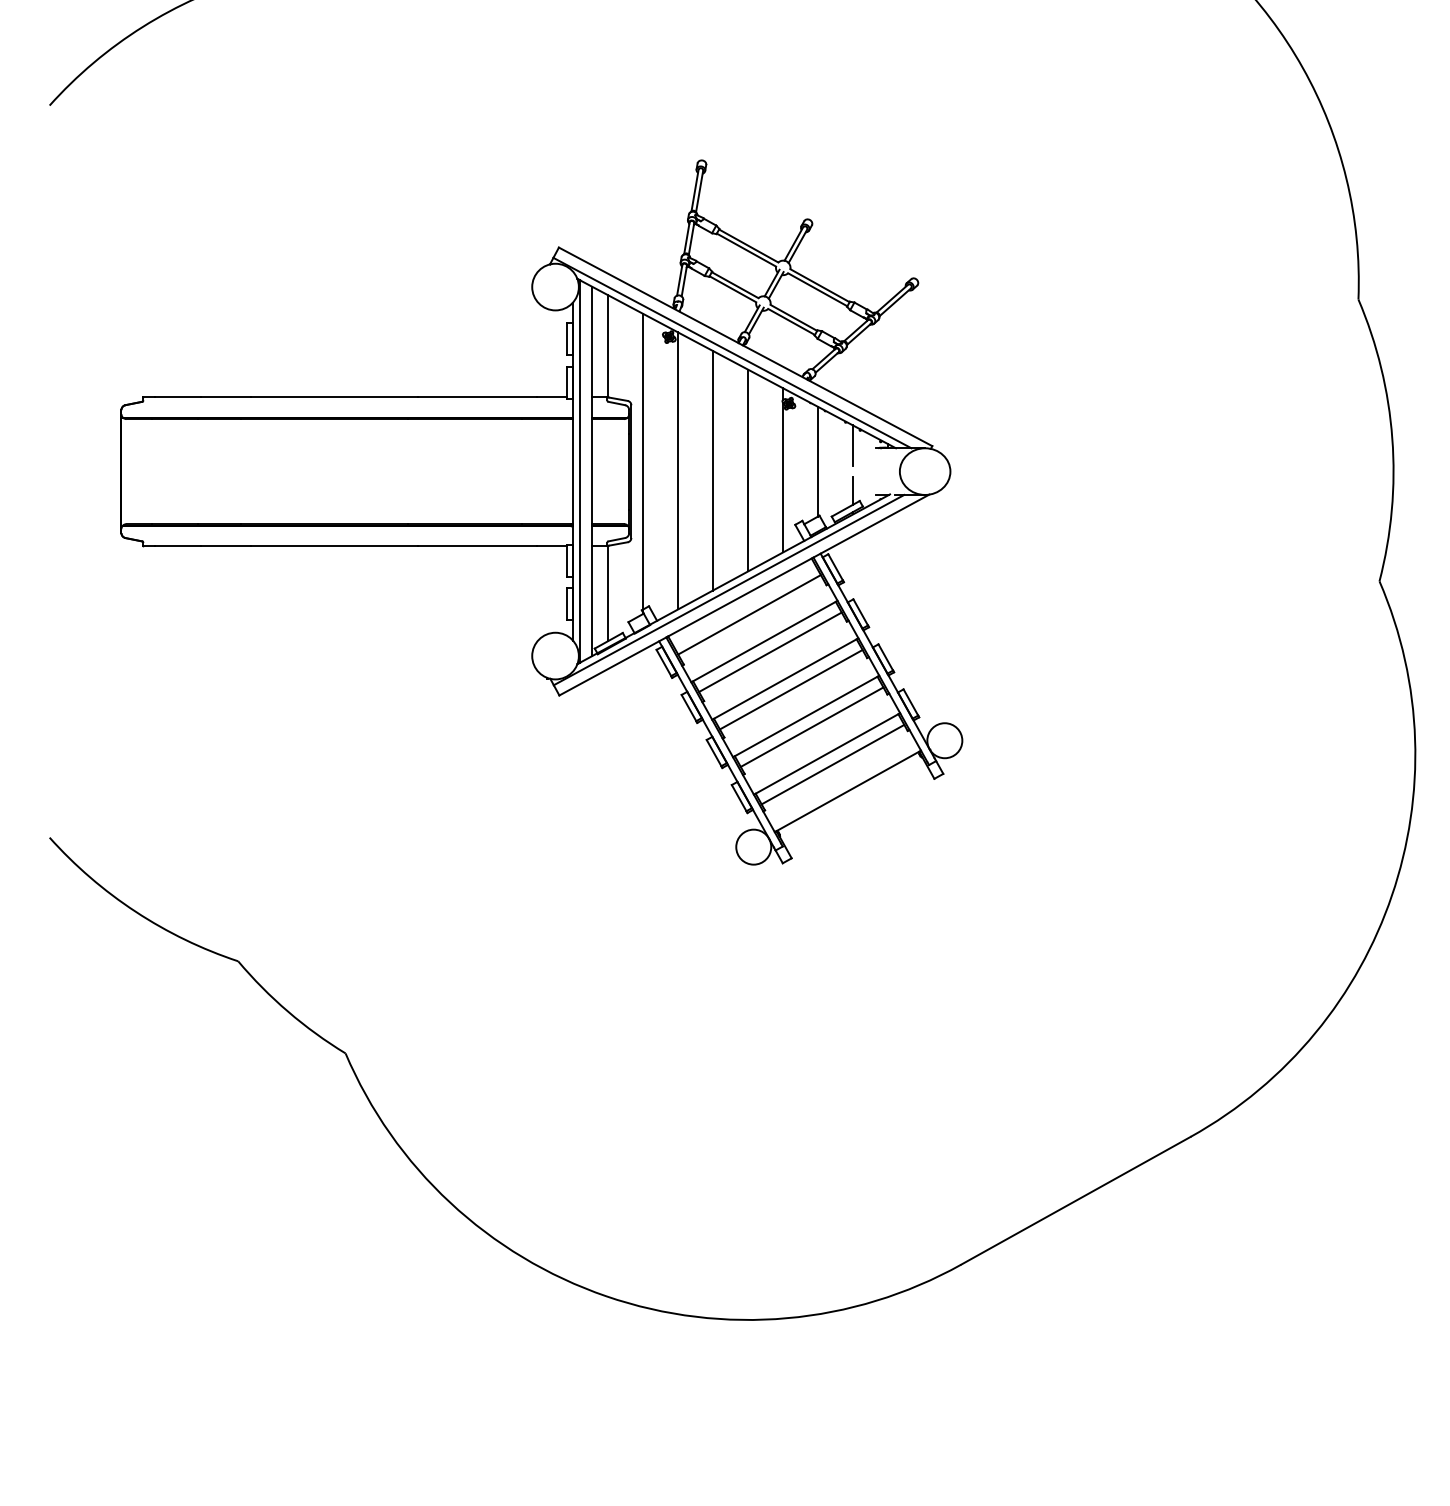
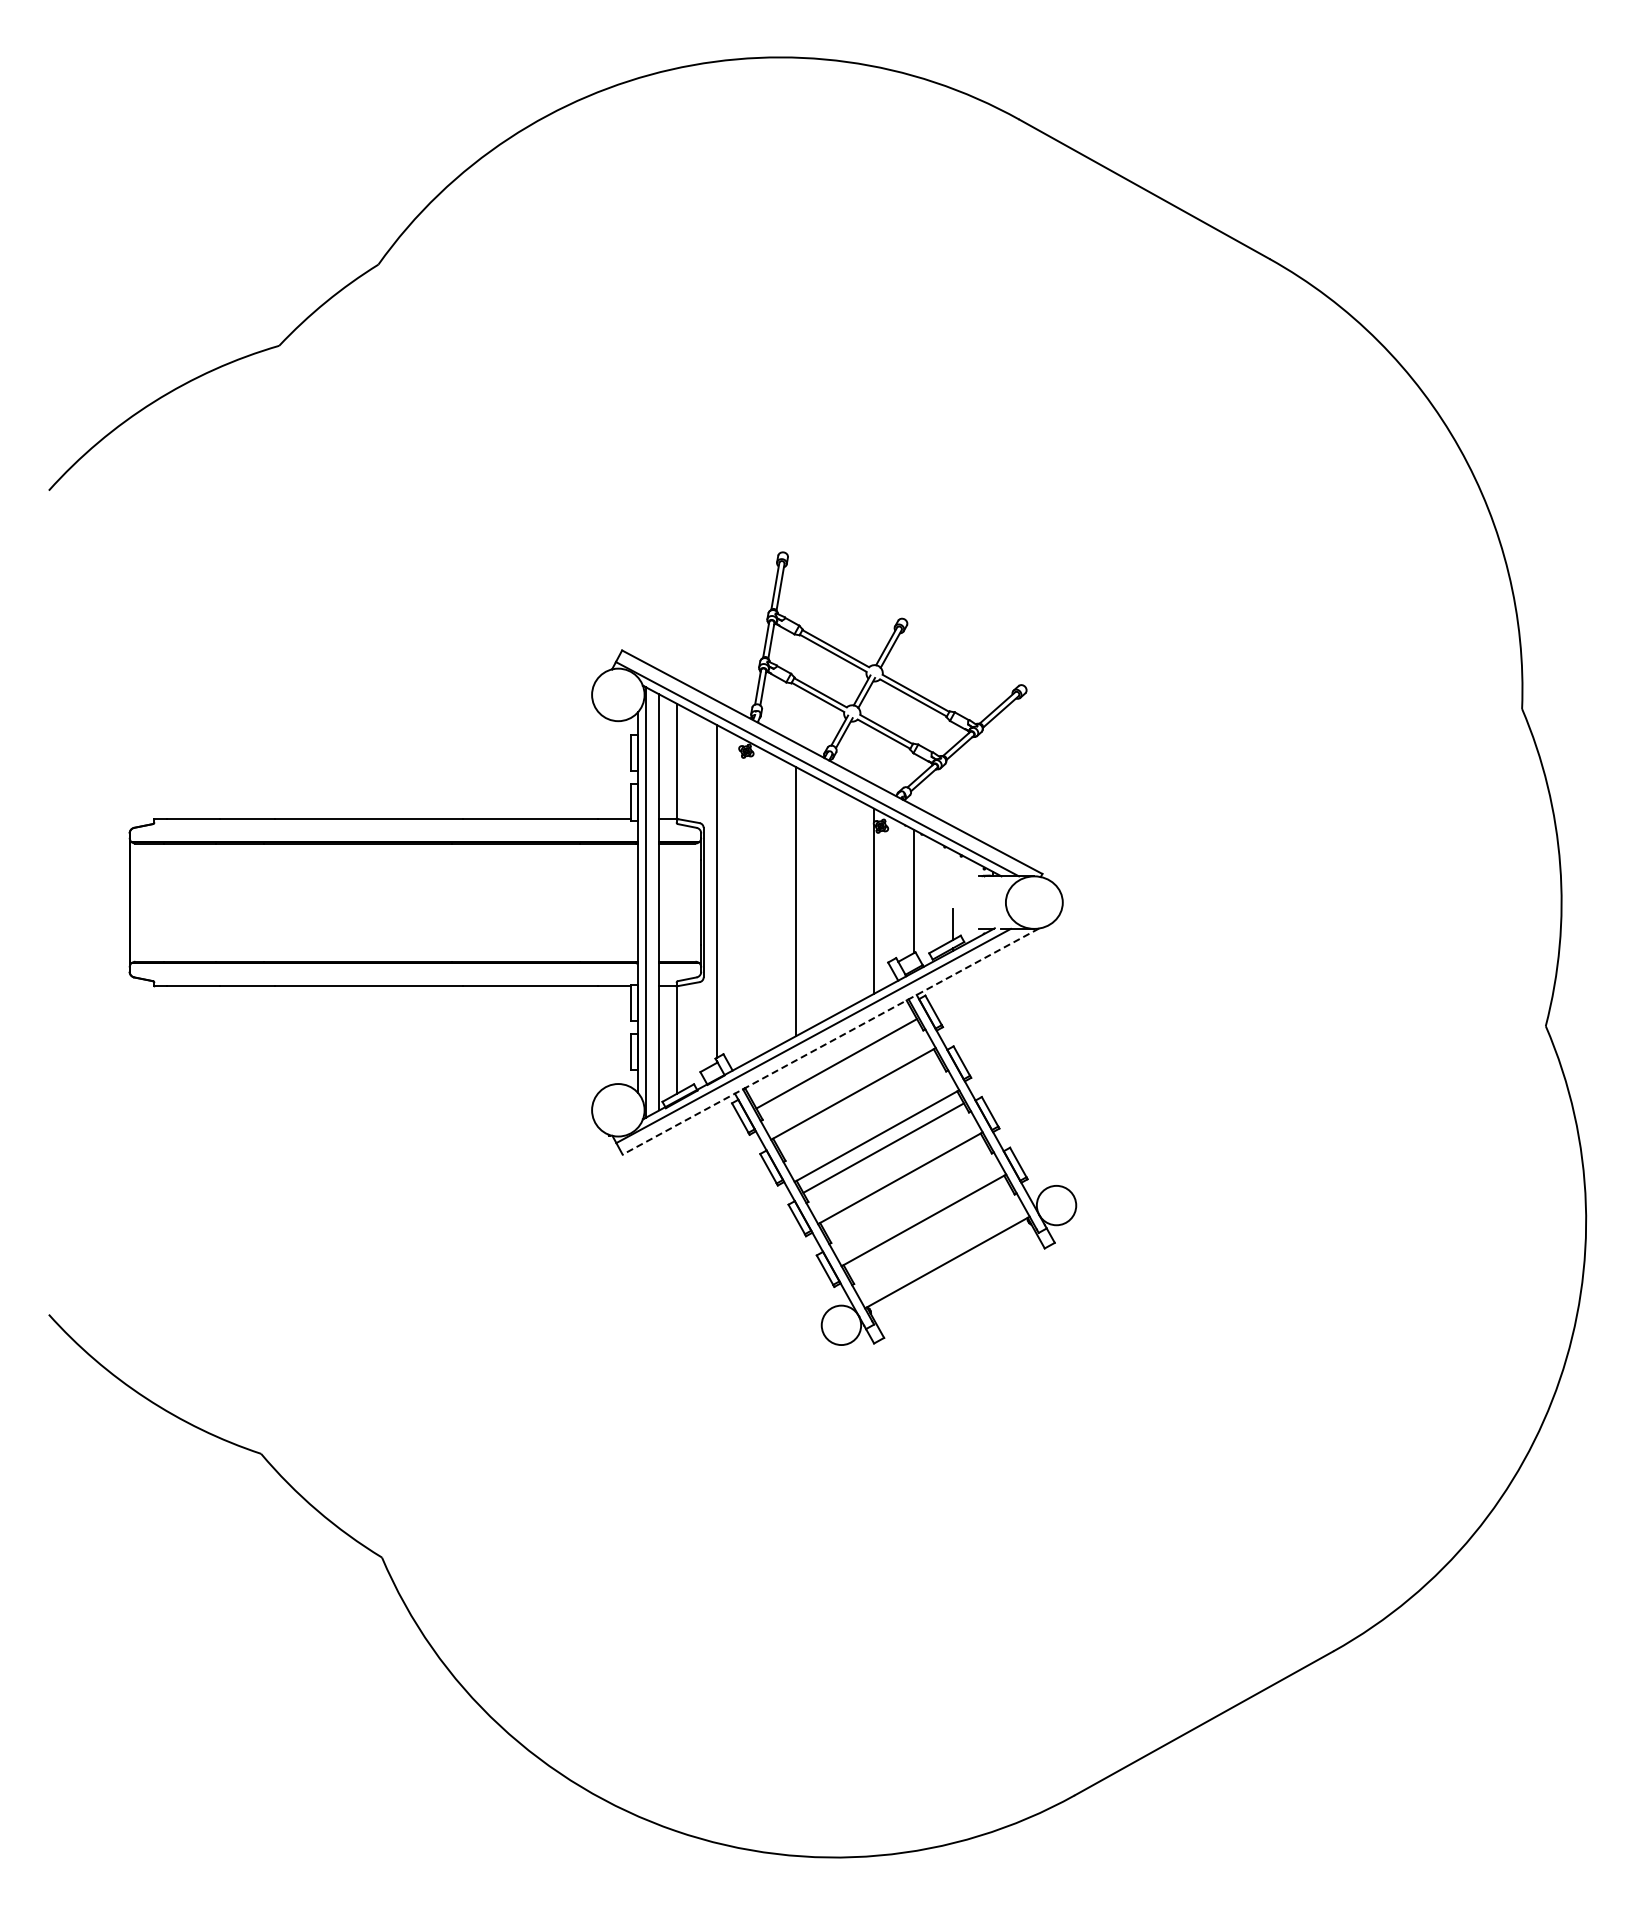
line: (853, 445) -> (953, 873), removed
line: (678, 470) -> (756, 901), removed
line: (748, 470) -> (835, 901), removed
line: (744, 594) -> (830, 1041), solid -> dashed
line: (769, 651) -> (859, 1105), removed
line: (811, 727) -> (906, 1190), removed
line: (832, 764) -> (930, 1232), removed

